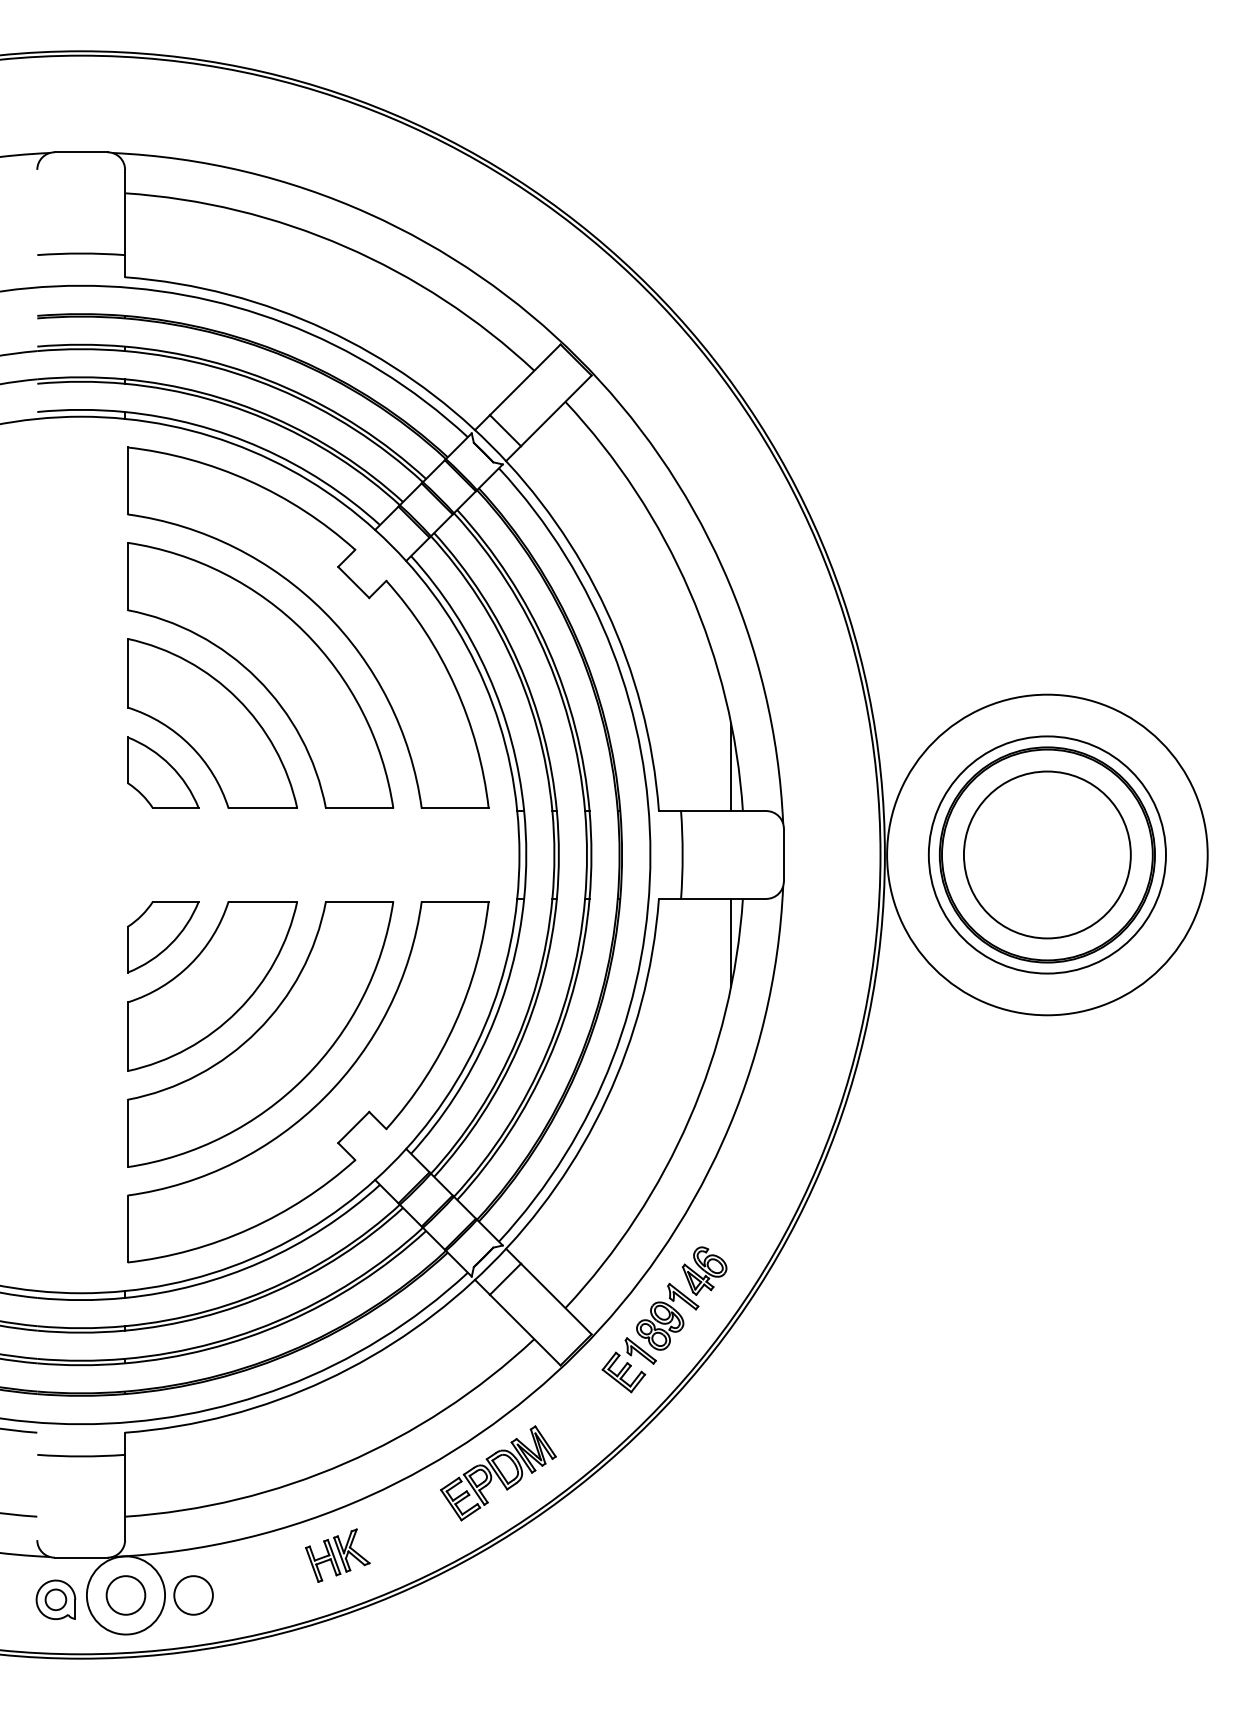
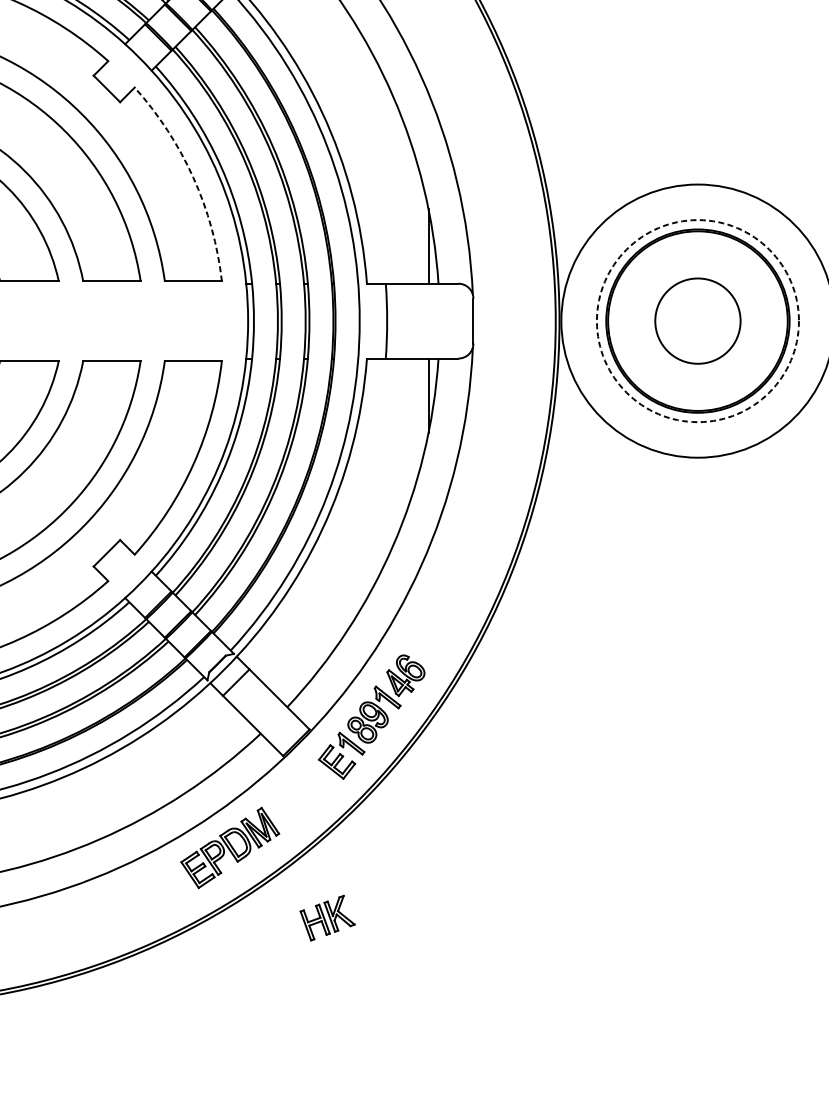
arc: (455, 686) -> (193, 177), solid -> dashed
circle: (1046, 854) -> (697, 320), size x0.6
circle: (1046, 854) -> (697, 320), solid -> dashed
part: (337, 1555) -> (327, 917), moved

